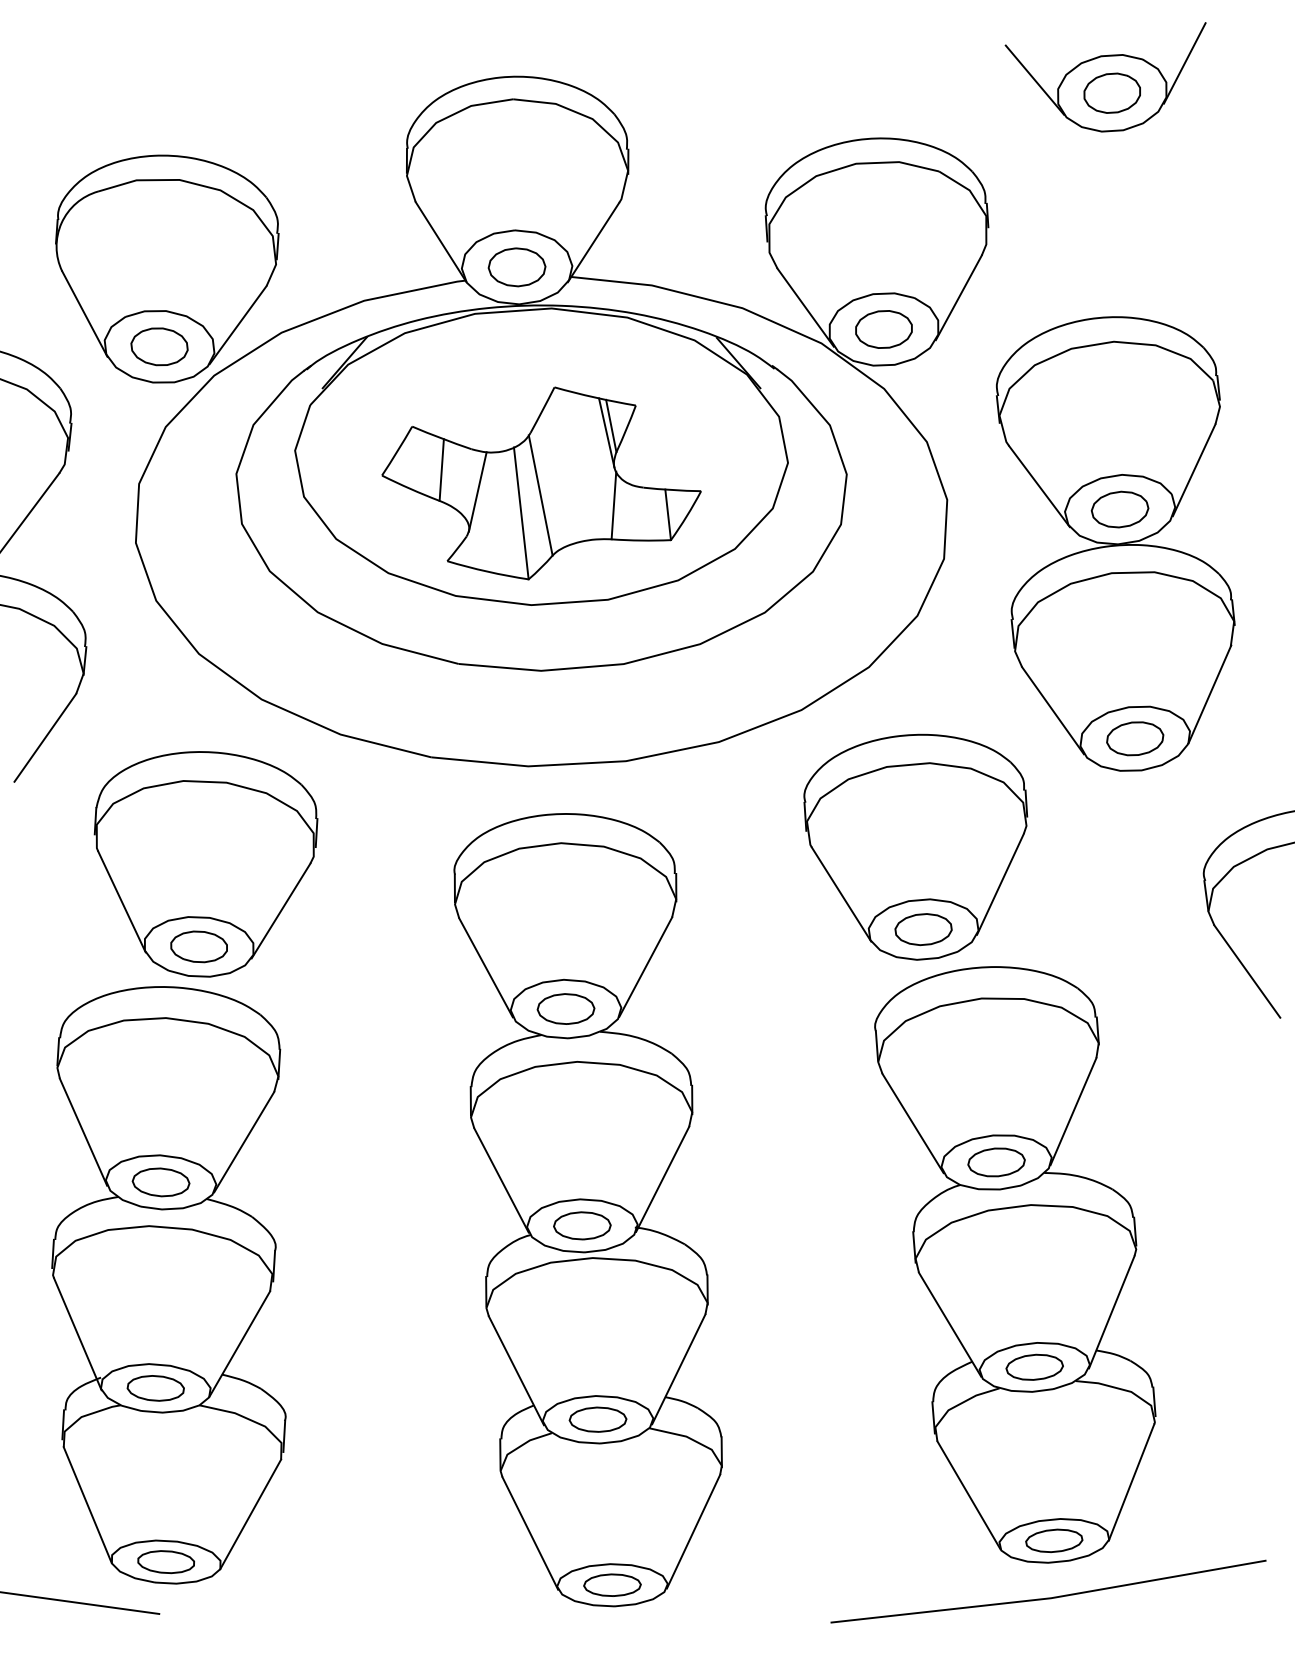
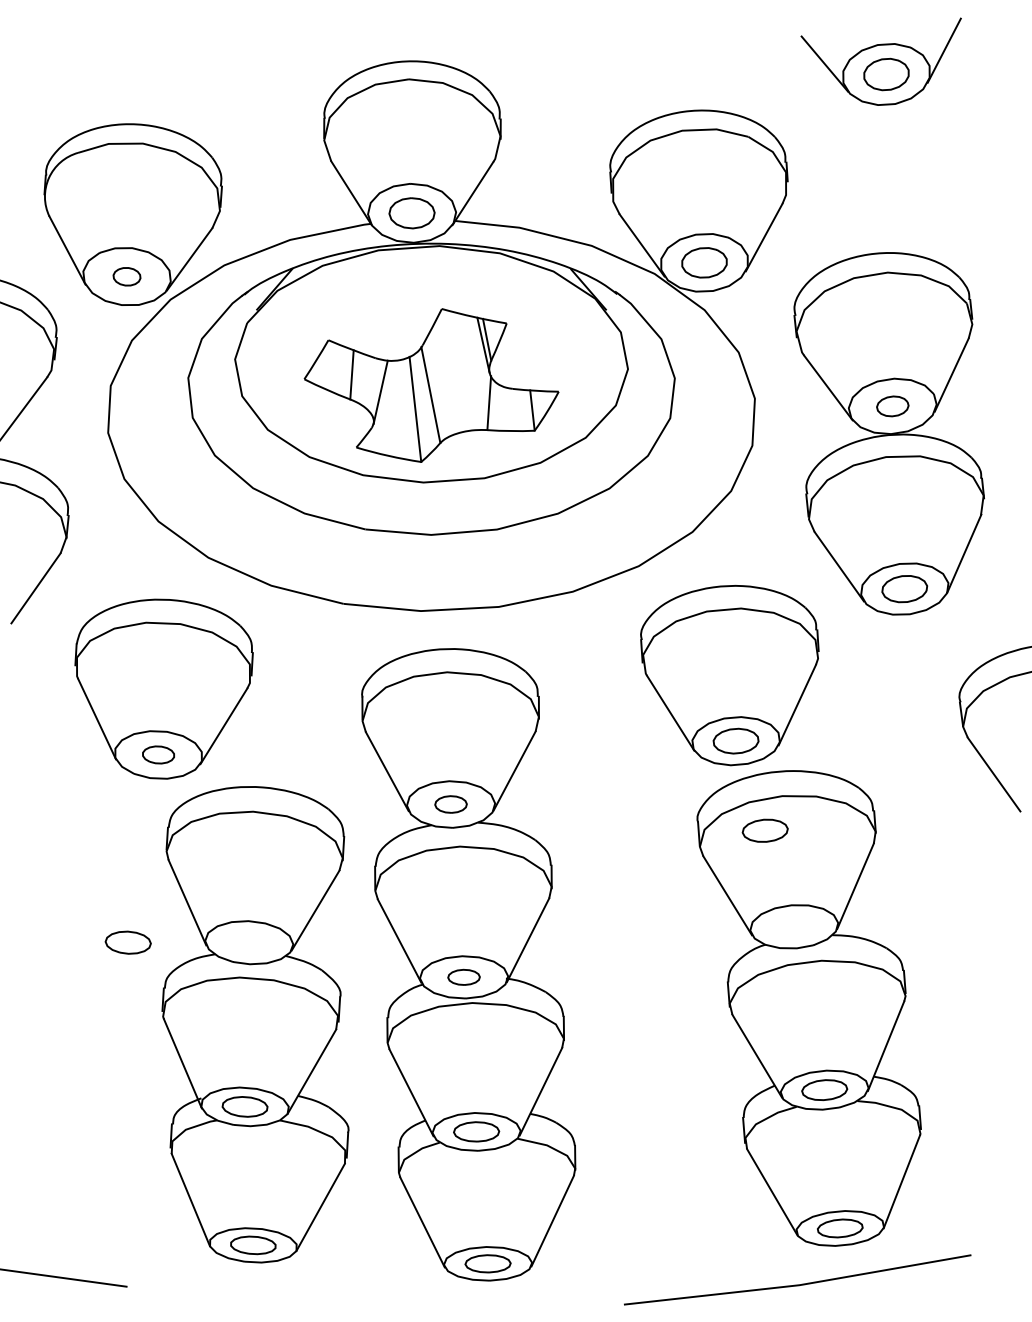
part: (158, 346) -> (126, 276), size x0.6
part: (1119, 509) -> (892, 406), size x0.7
part: (199, 946) -> (158, 754), size x0.7
part: (565, 1009) -> (450, 804), size x0.7
part: (995, 1162) -> (764, 830), moved
part: (581, 1226) -> (463, 977), size x0.7
part: (168, 1285) -> (255, 1024), moved
line: (1048, 1597) -> (797, 1284), moved

